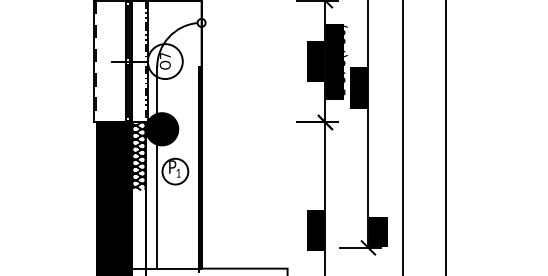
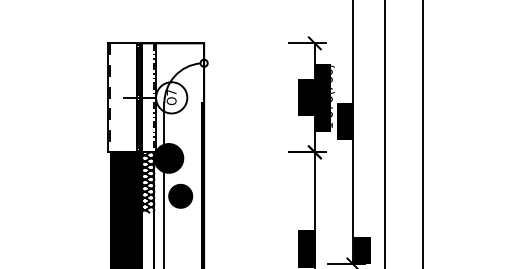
fill: (175, 170) -> (180, 195), added

